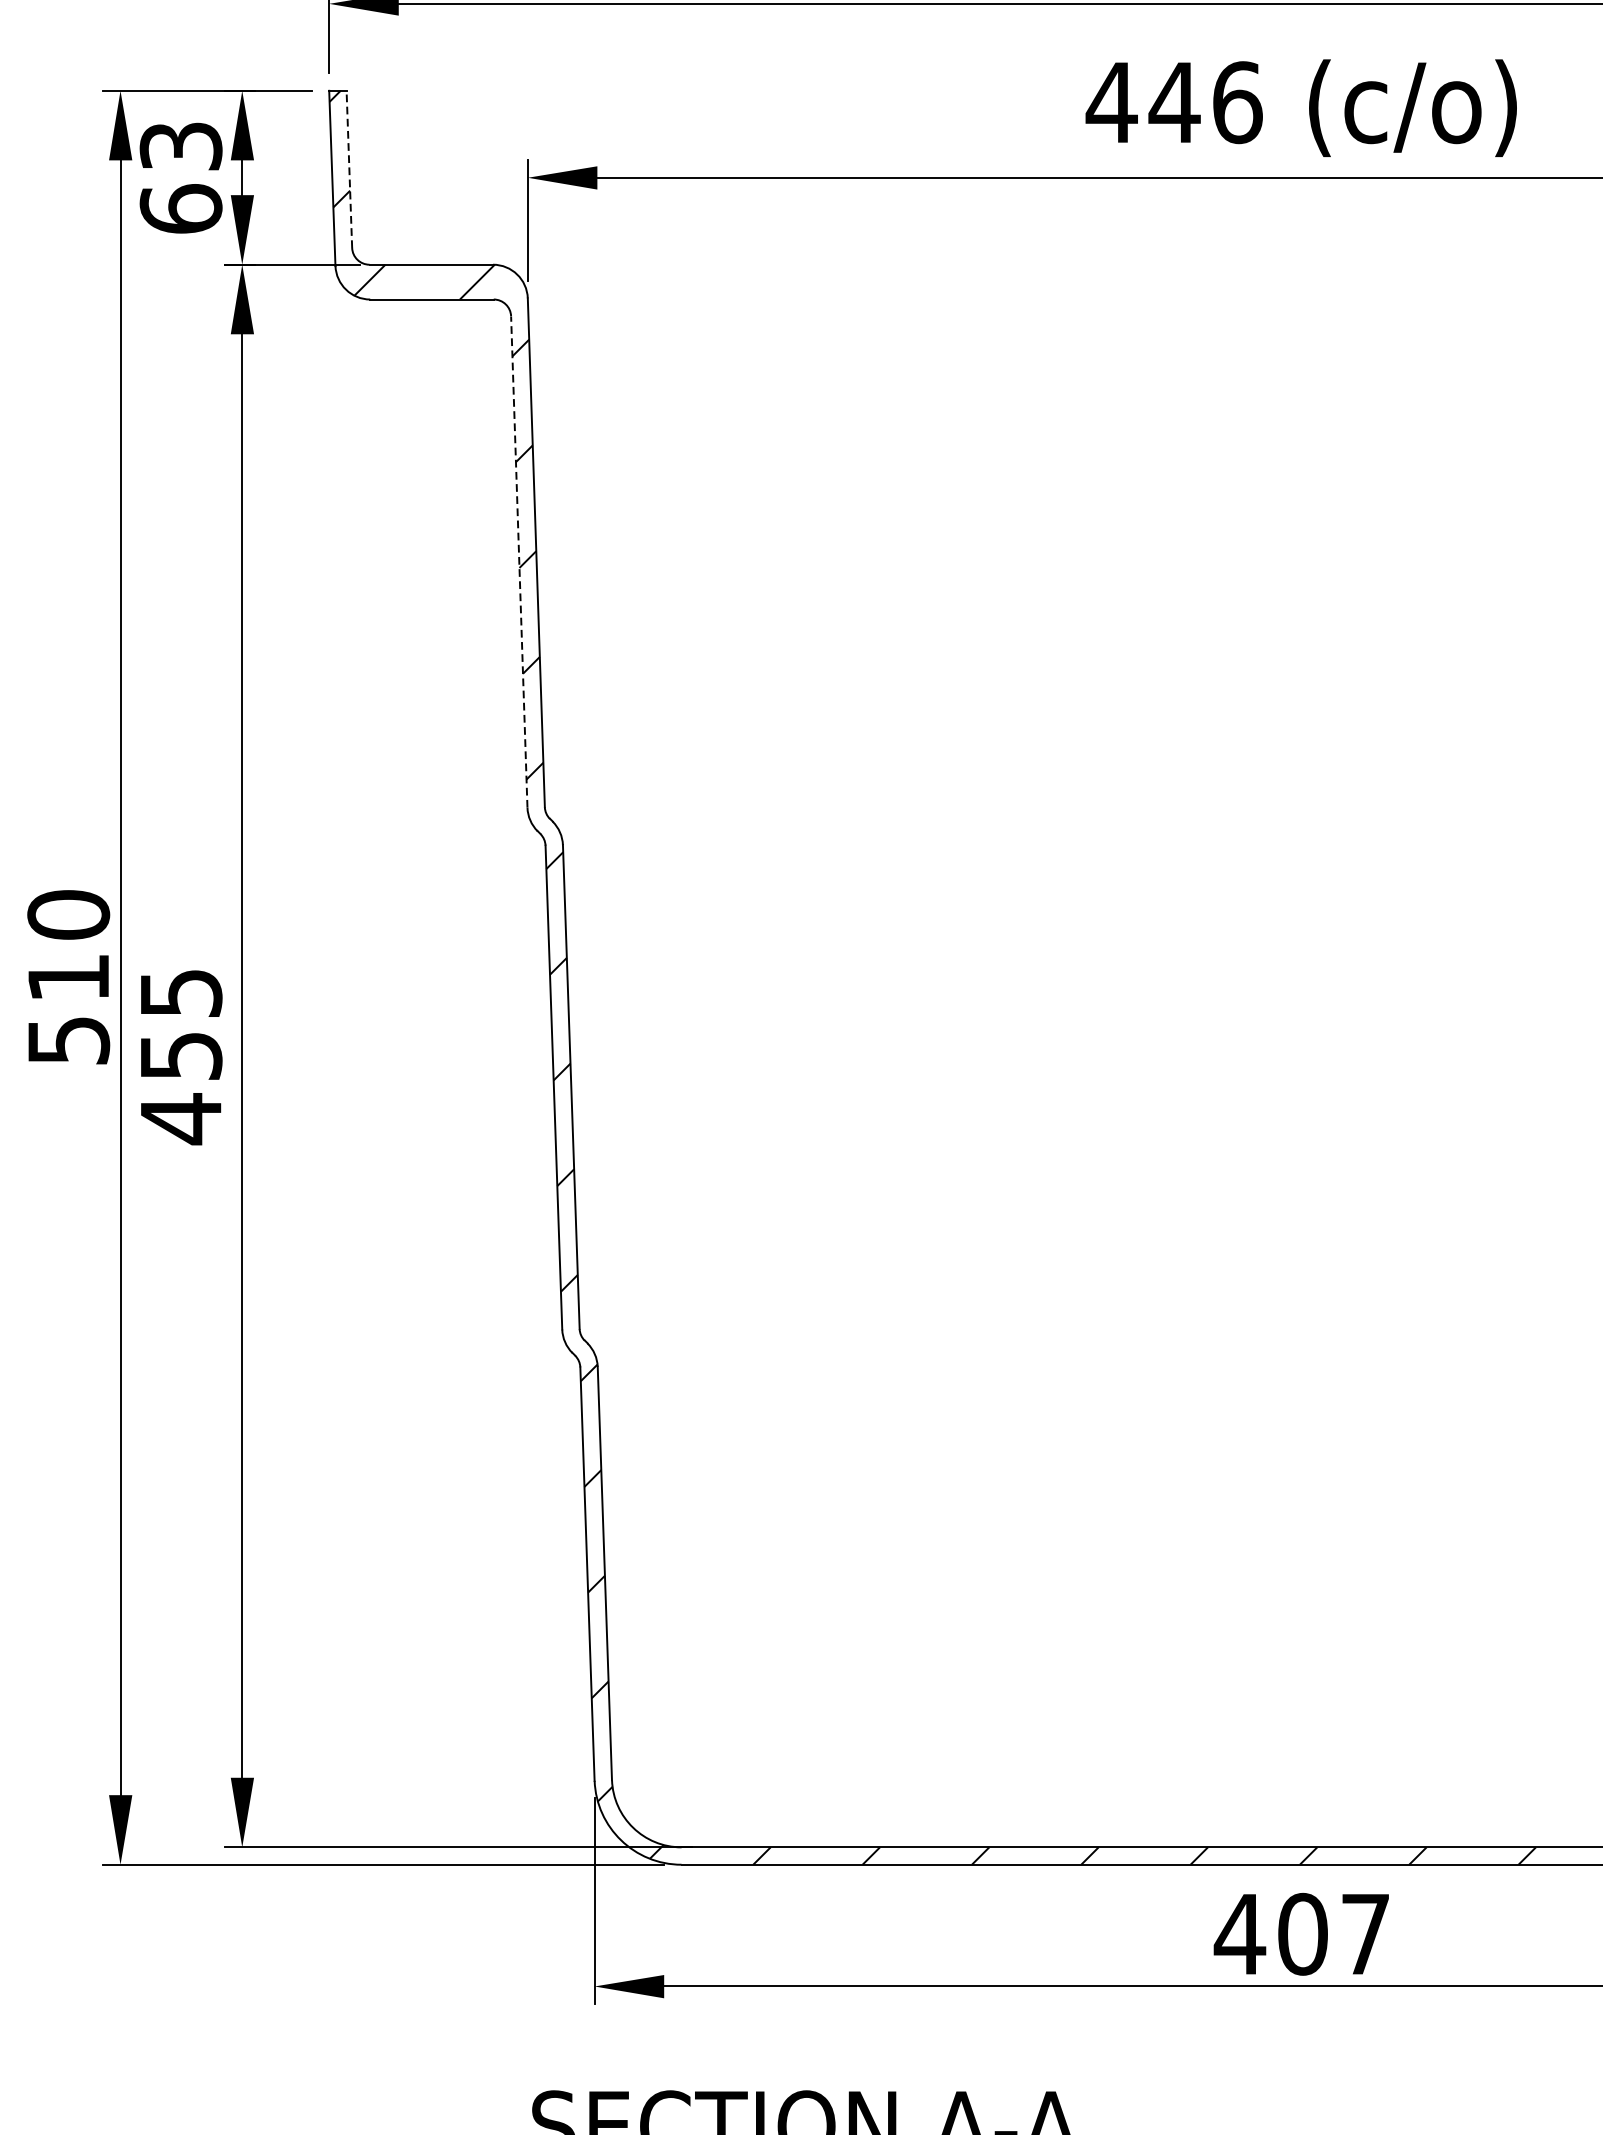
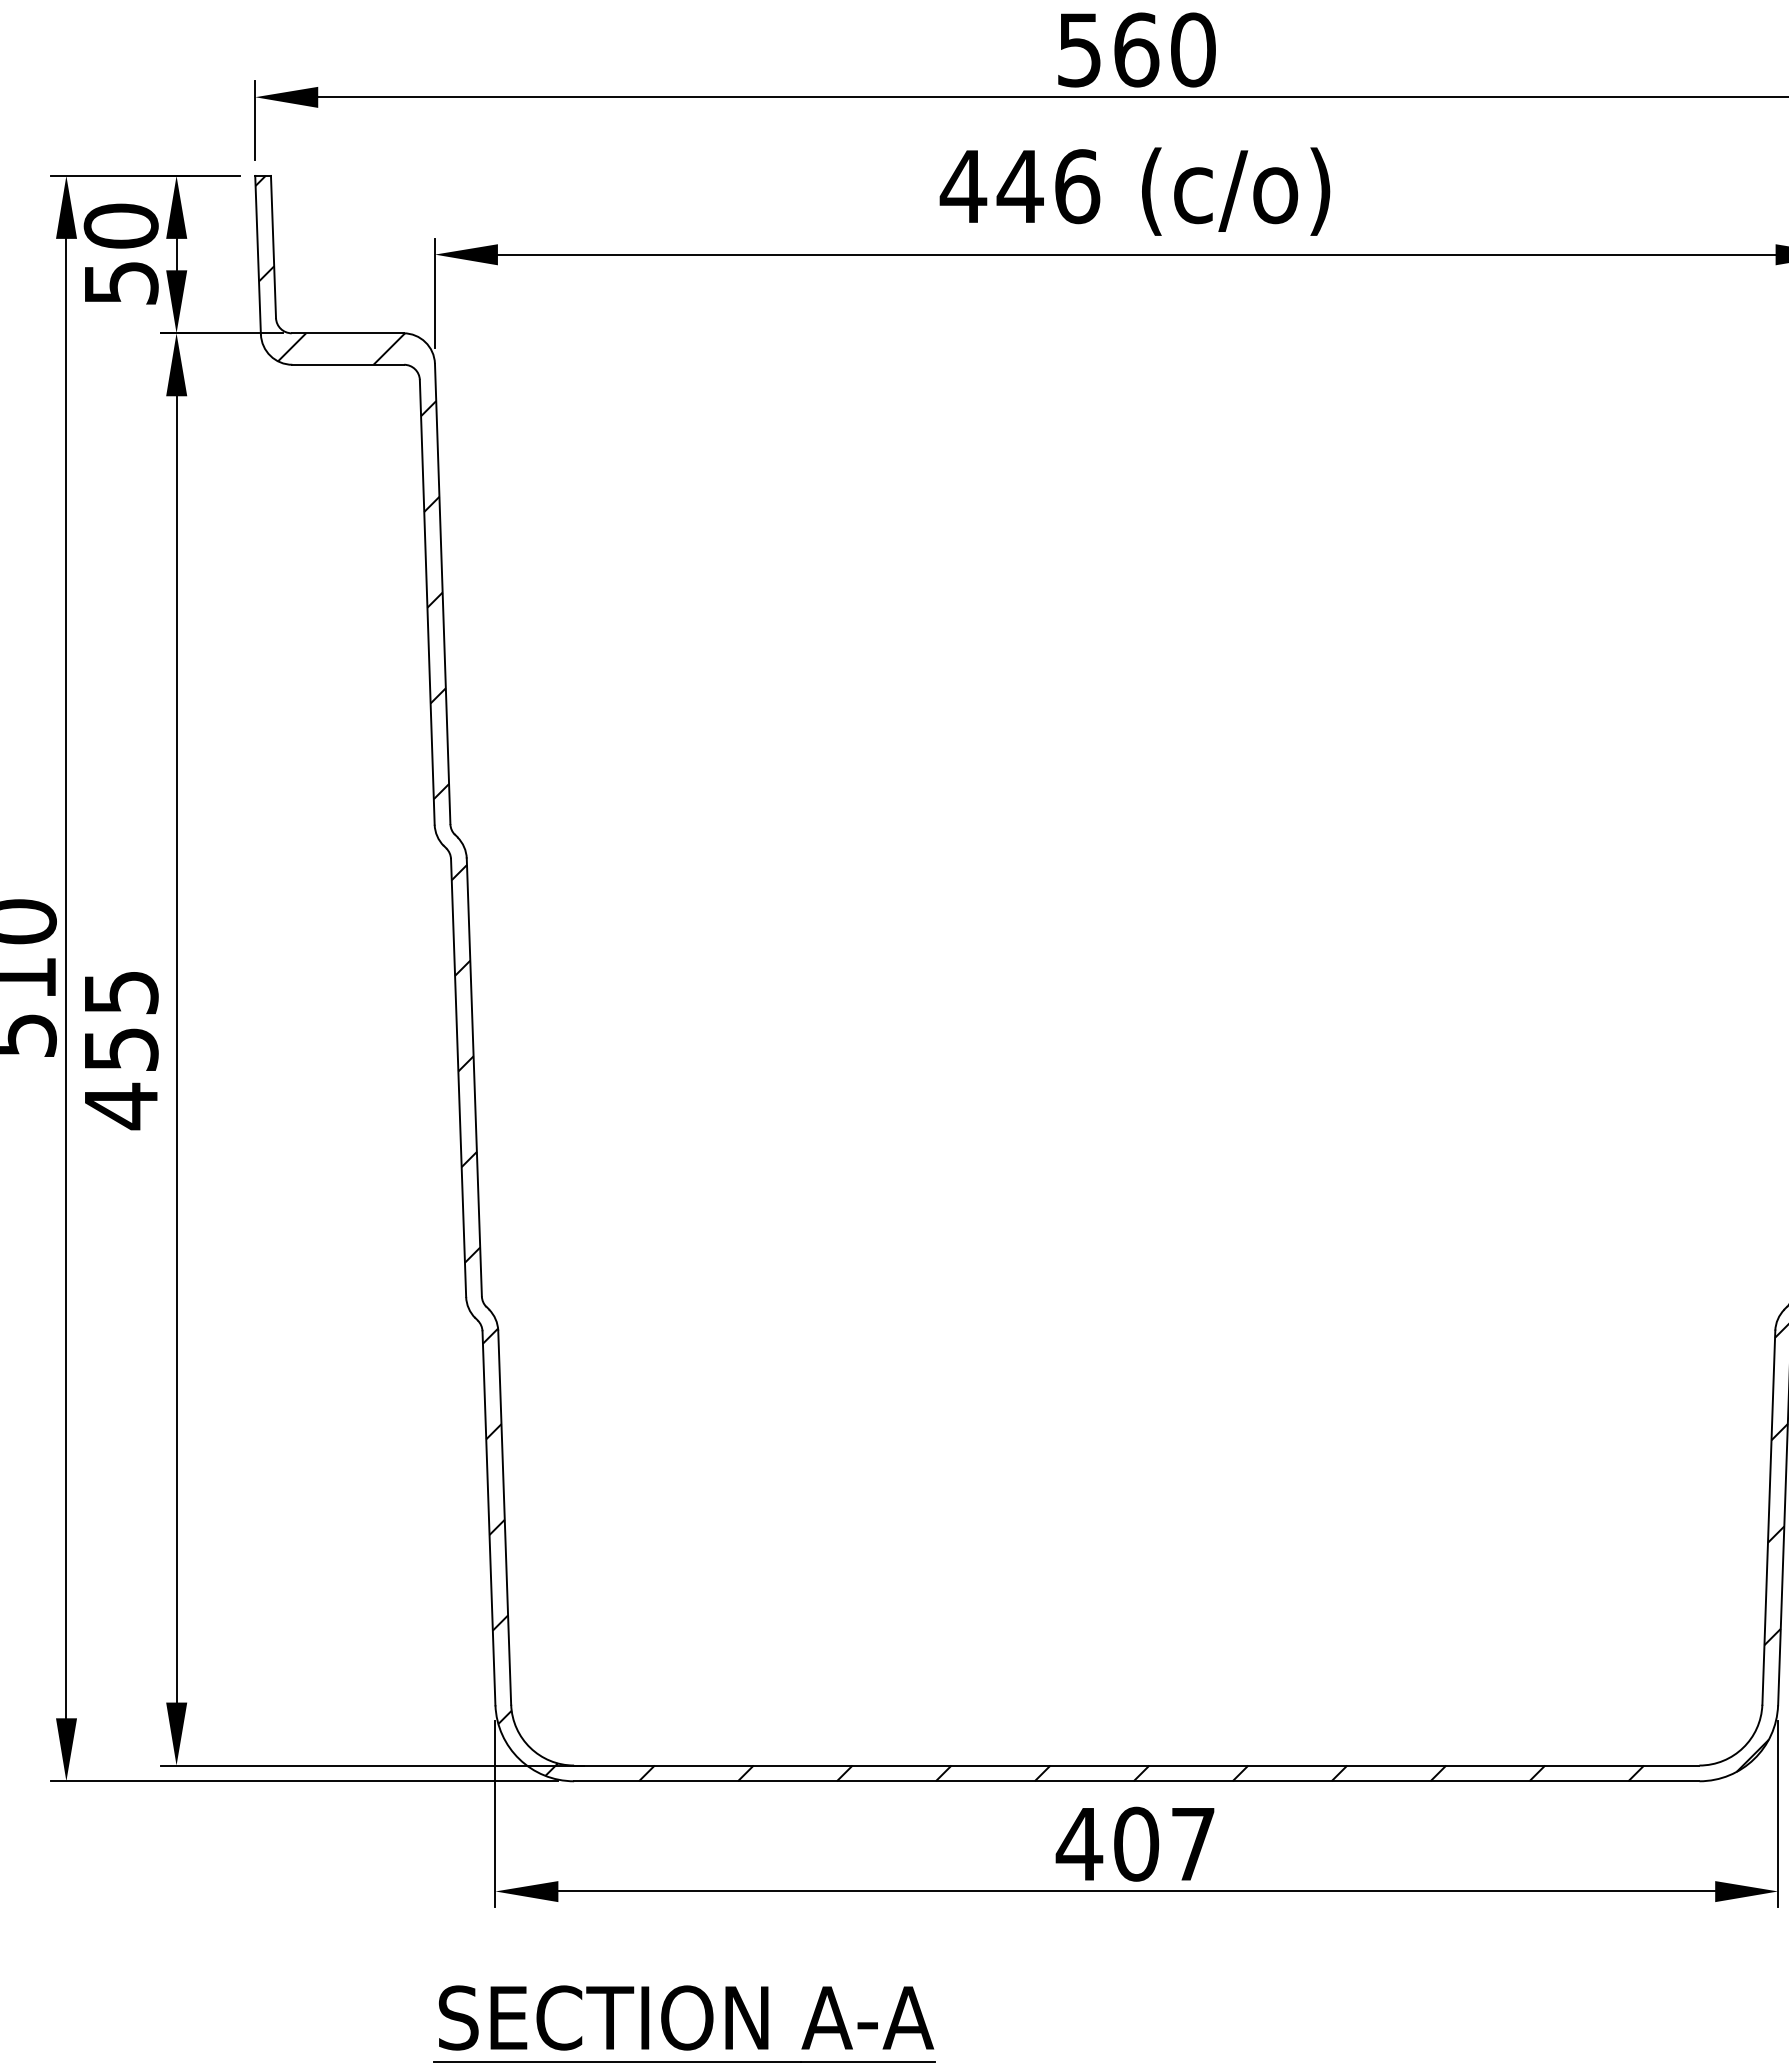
line: (349, 168) -> (273, 246), dashed -> solid
text: (180, 177) -> (120, 254), 63 -> 50
line: (519, 561) -> (427, 601), dashed -> solid

